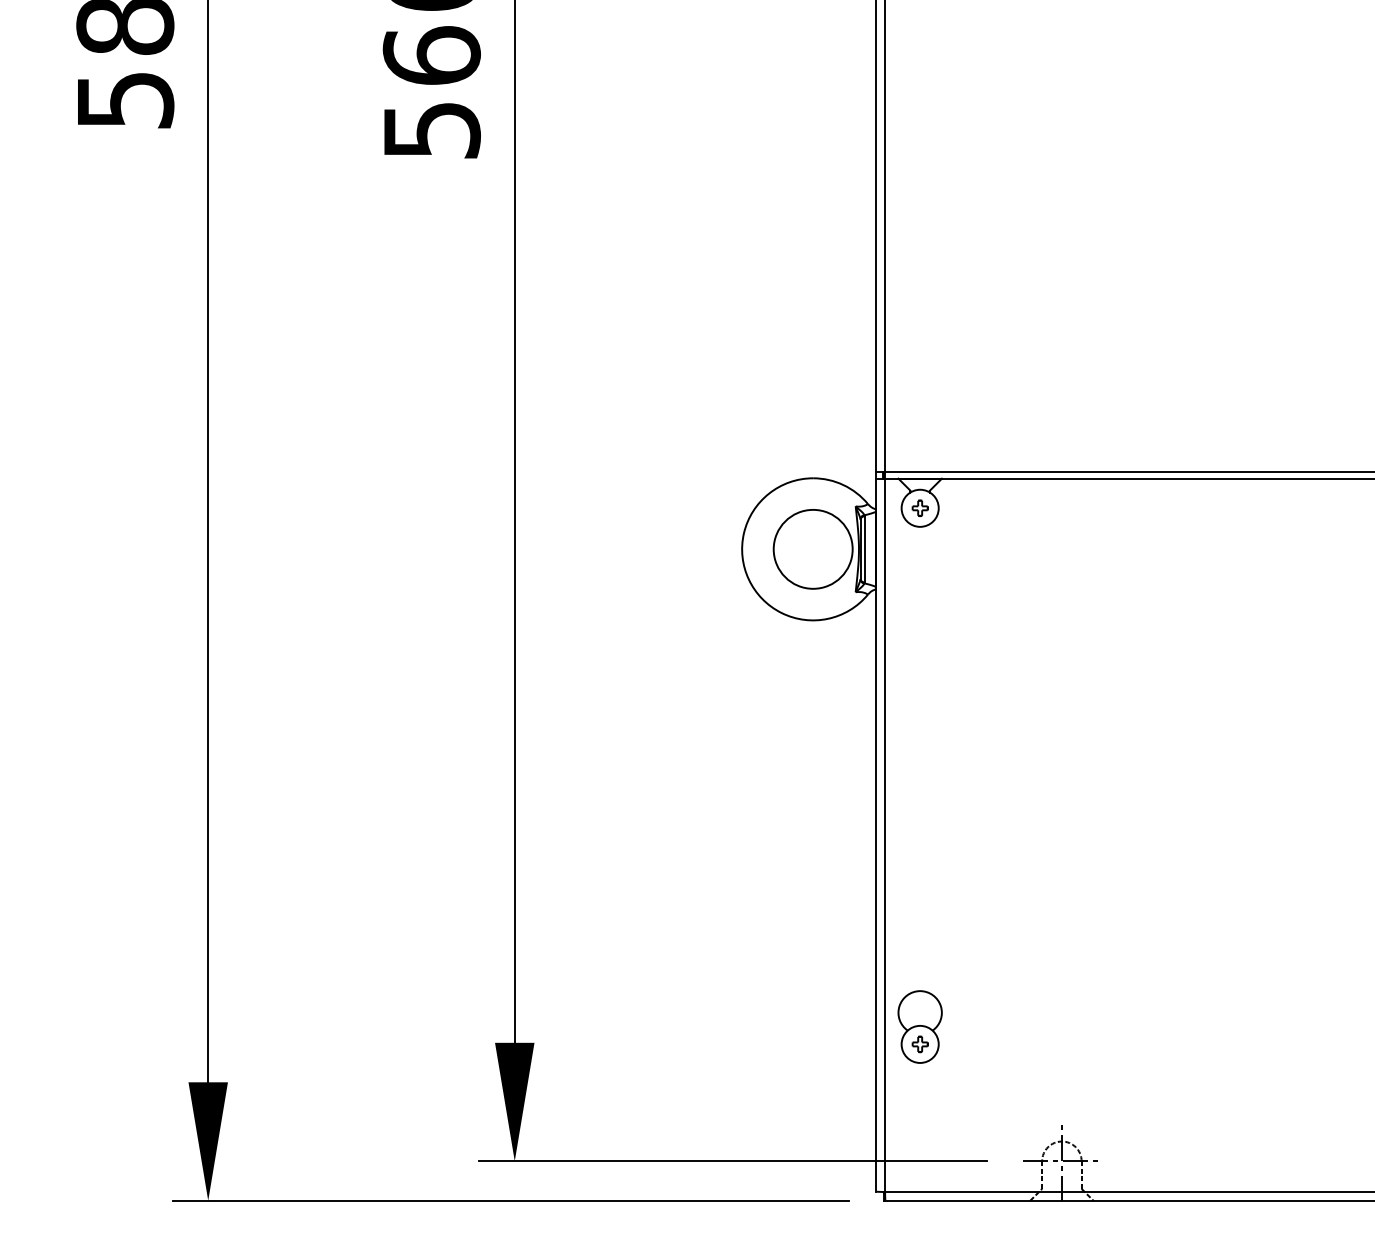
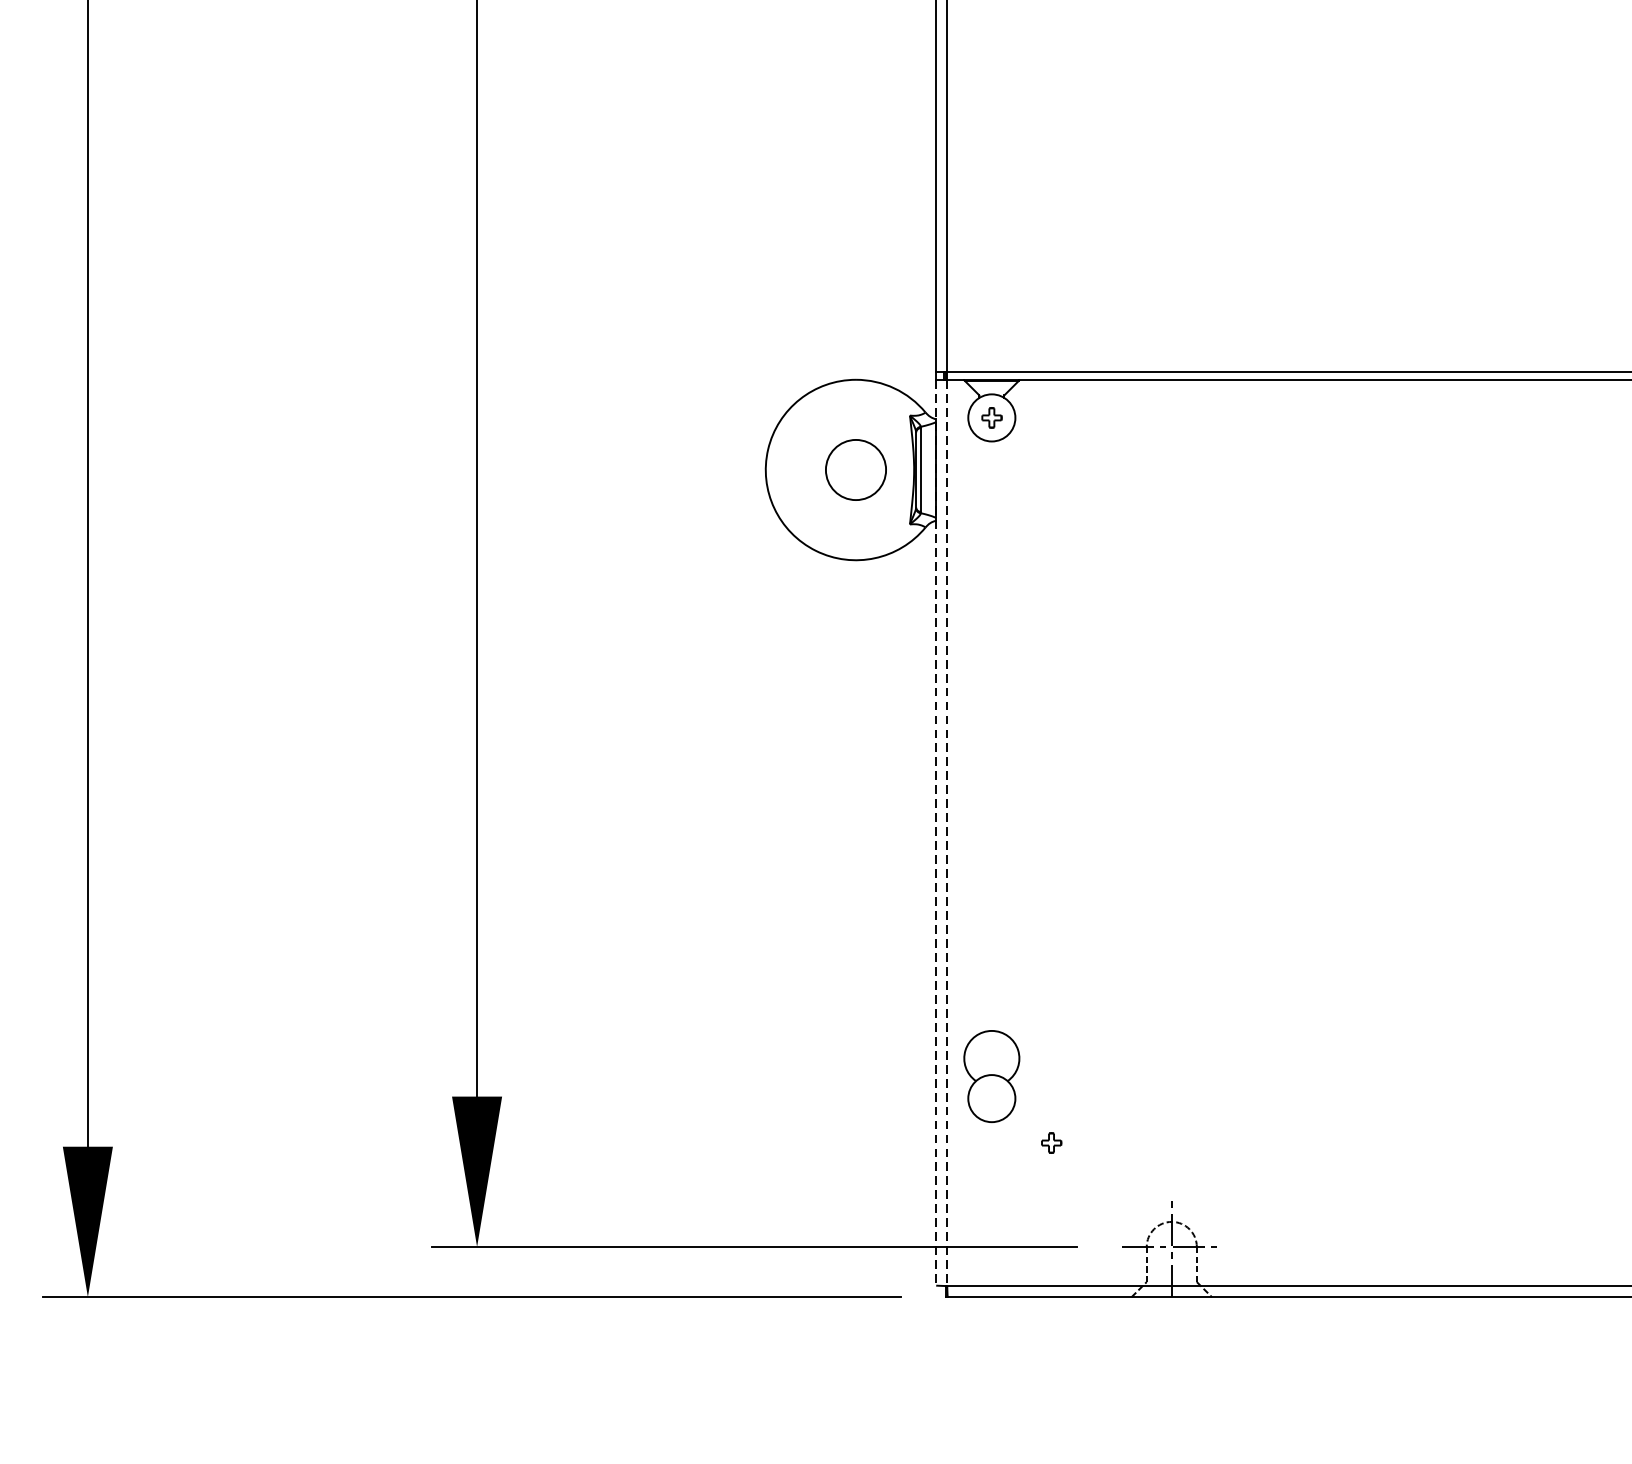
circle: (812, 548) -> (855, 468), size x0.6
line: (876, 835) -> (936, 833), solid -> dashed
line: (885, 835) -> (947, 833), solid -> dashed
part: (919, 1044) -> (1050, 1143), moved

